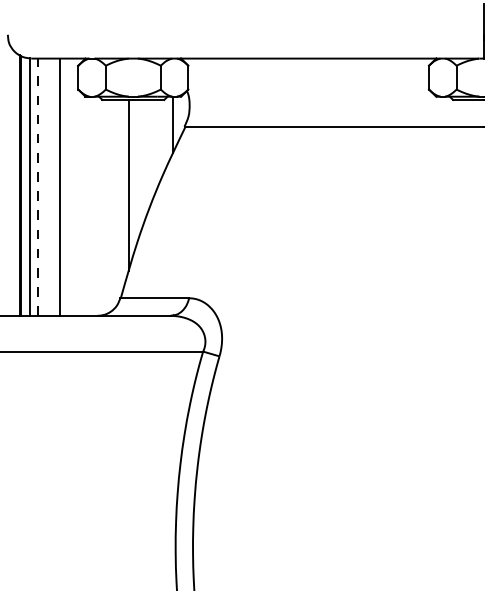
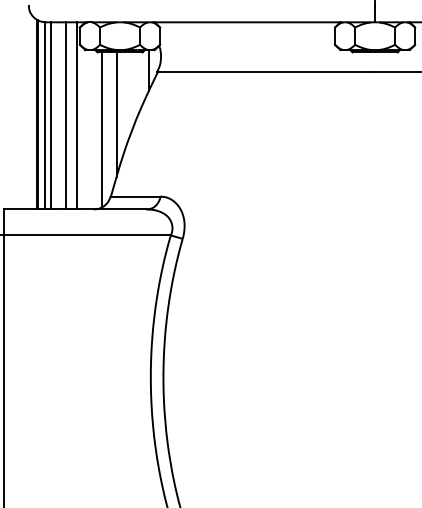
line: (37, 186) -> (50, 115), dashed -> solid
line: (74, 186) -> (77, 115), added
line: (107, 205) -> (101, 129), added

